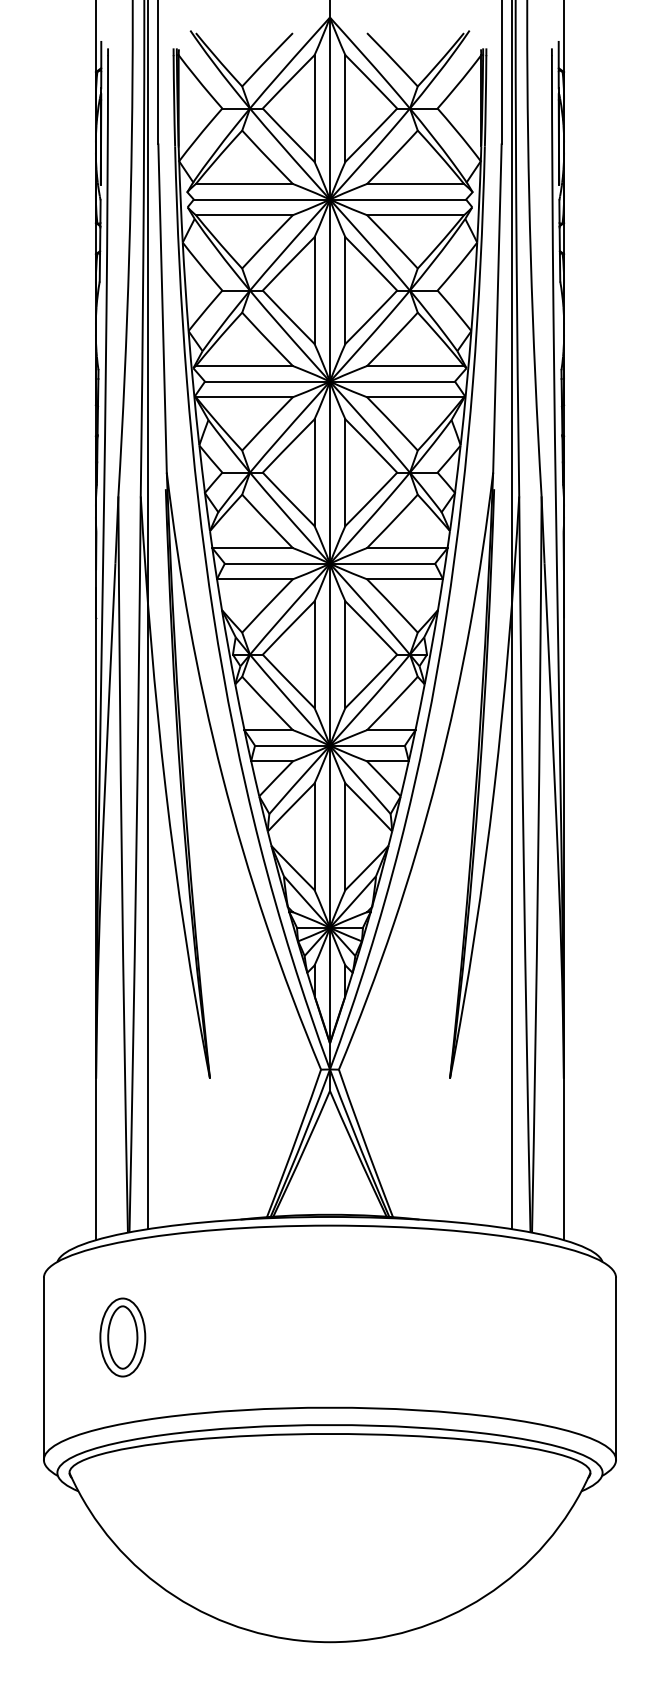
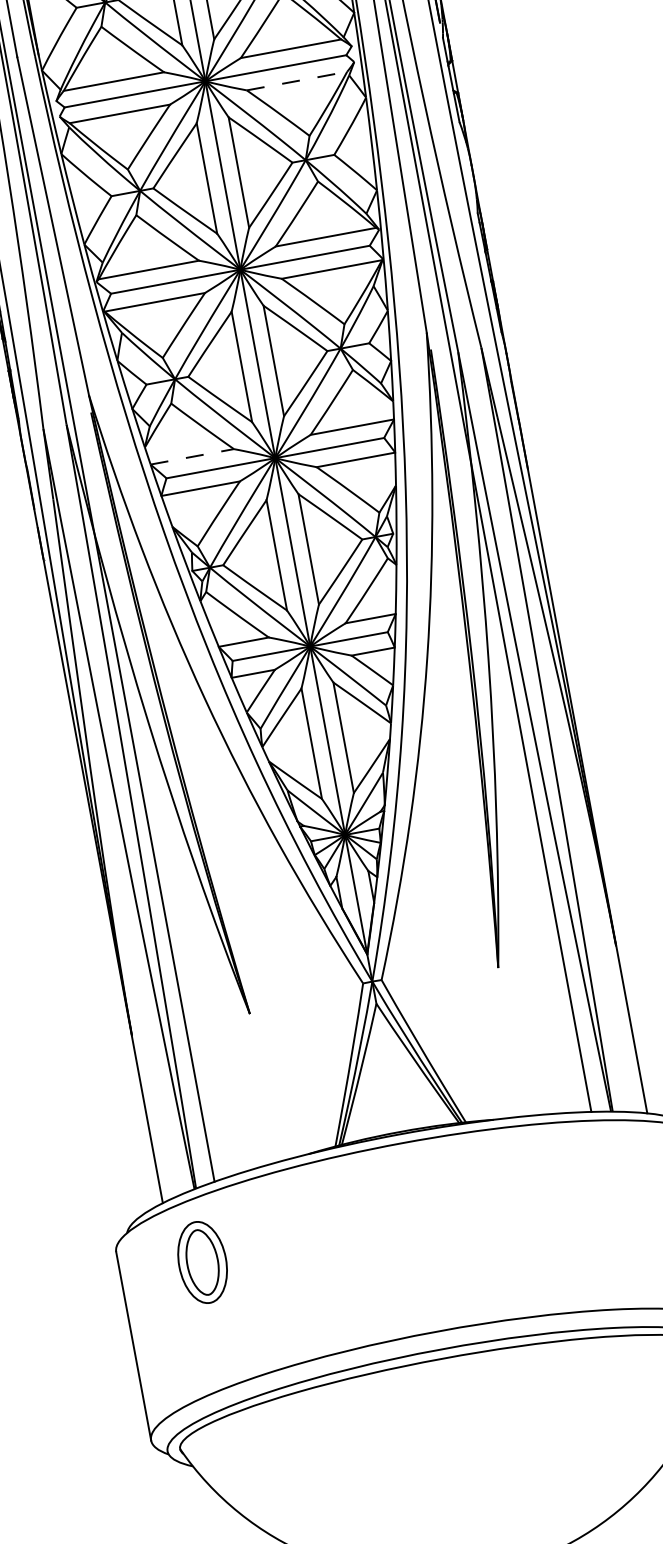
line: (416, 215) -> (298, 81), solid -> dashed
line: (253, 548) -> (193, 457), solid -> dashed
part: (122, 1337) -> (202, 1262), moved

